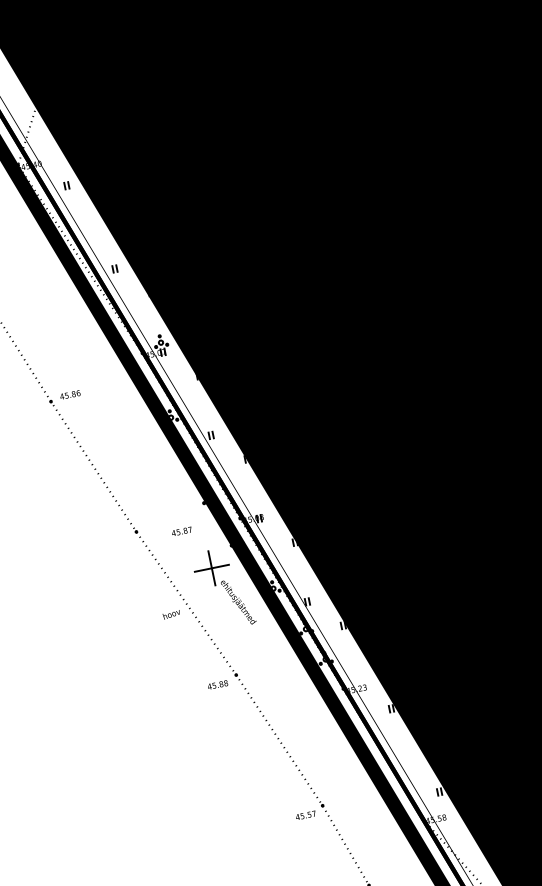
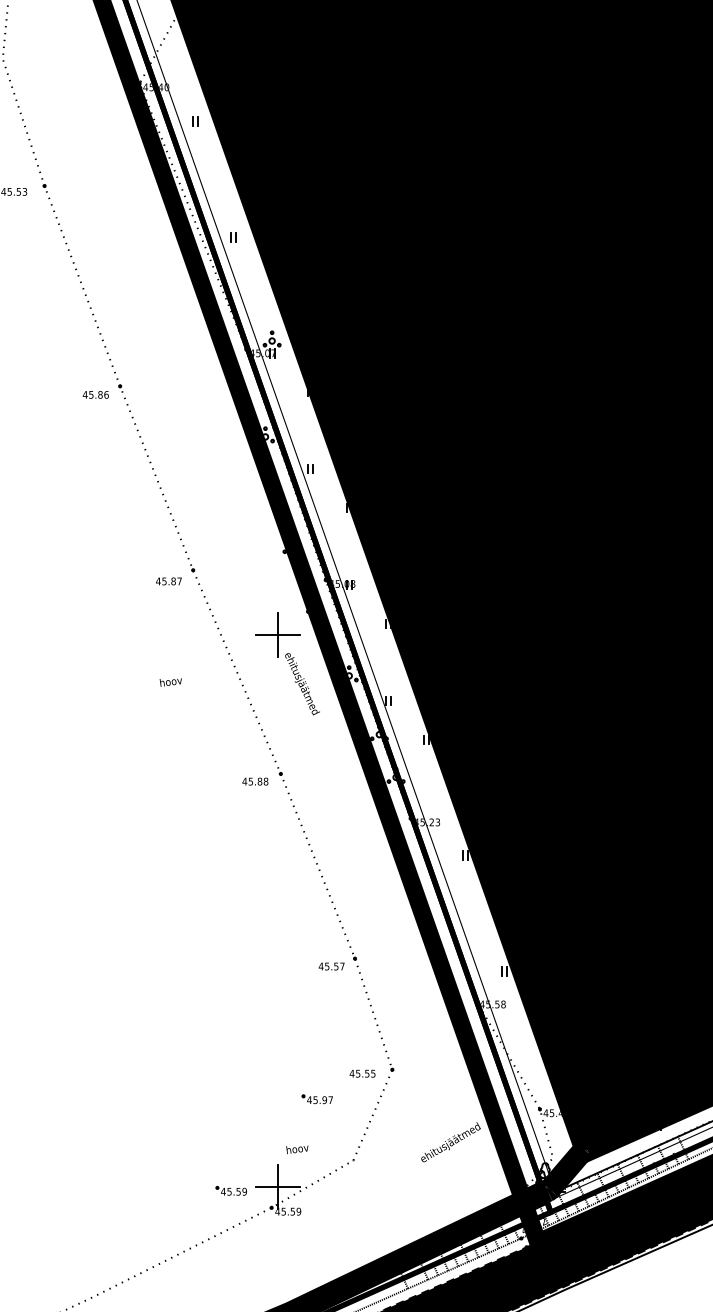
text: (69, 394) -> (95, 394), moved
text: (181, 531) -> (168, 581), moved
text: (171, 614) -> (170, 682), moved

